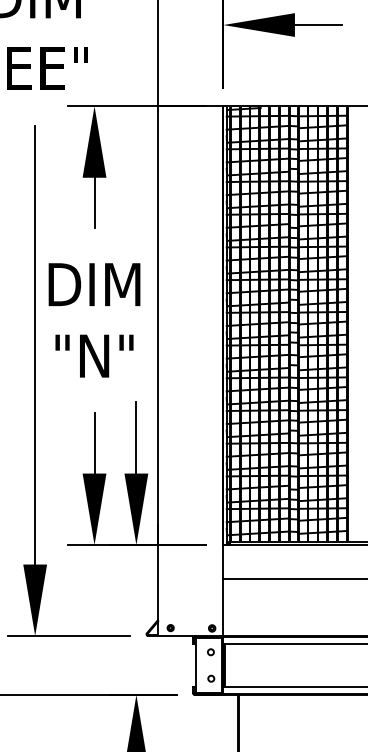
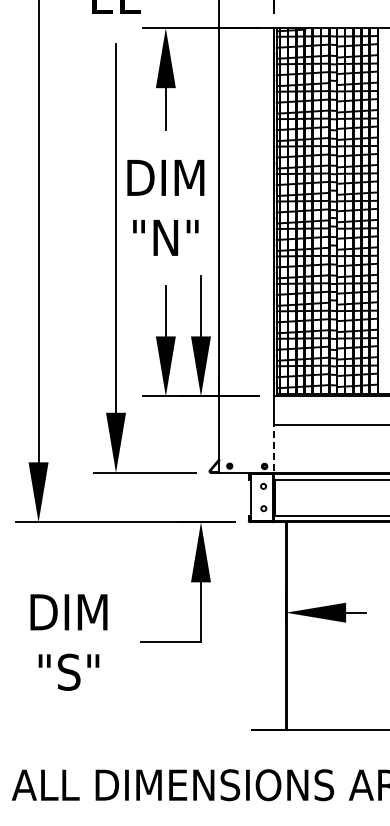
line: (223, 605) -> (274, 447), solid -> dashed

